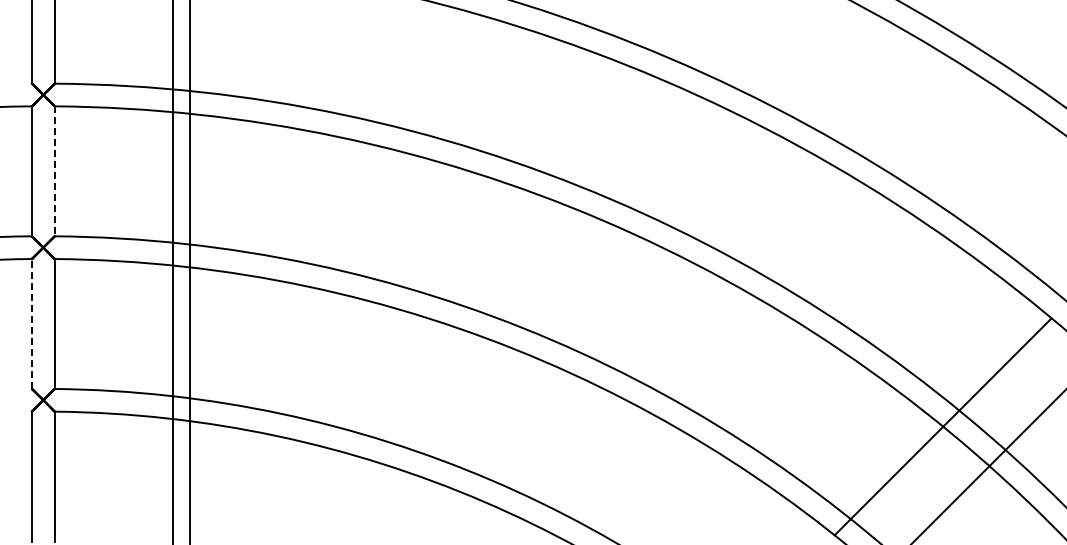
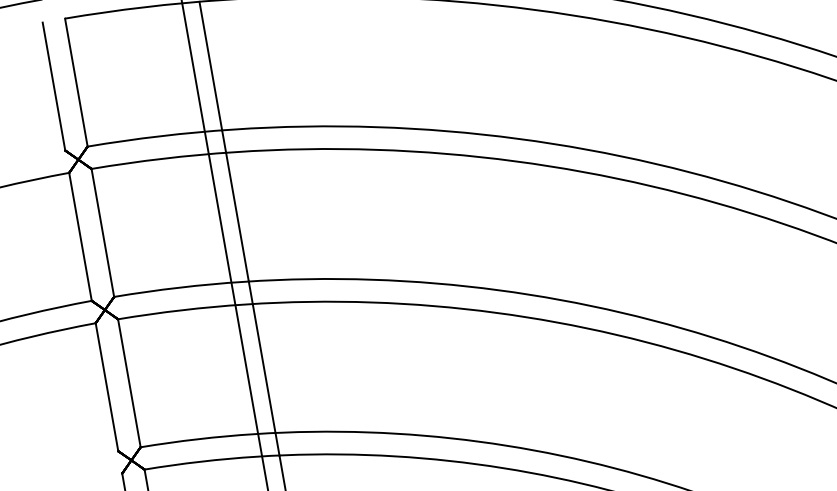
line: (54, 171) -> (102, 233), dashed -> solid
line: (32, 324) -> (107, 387), dashed -> solid

